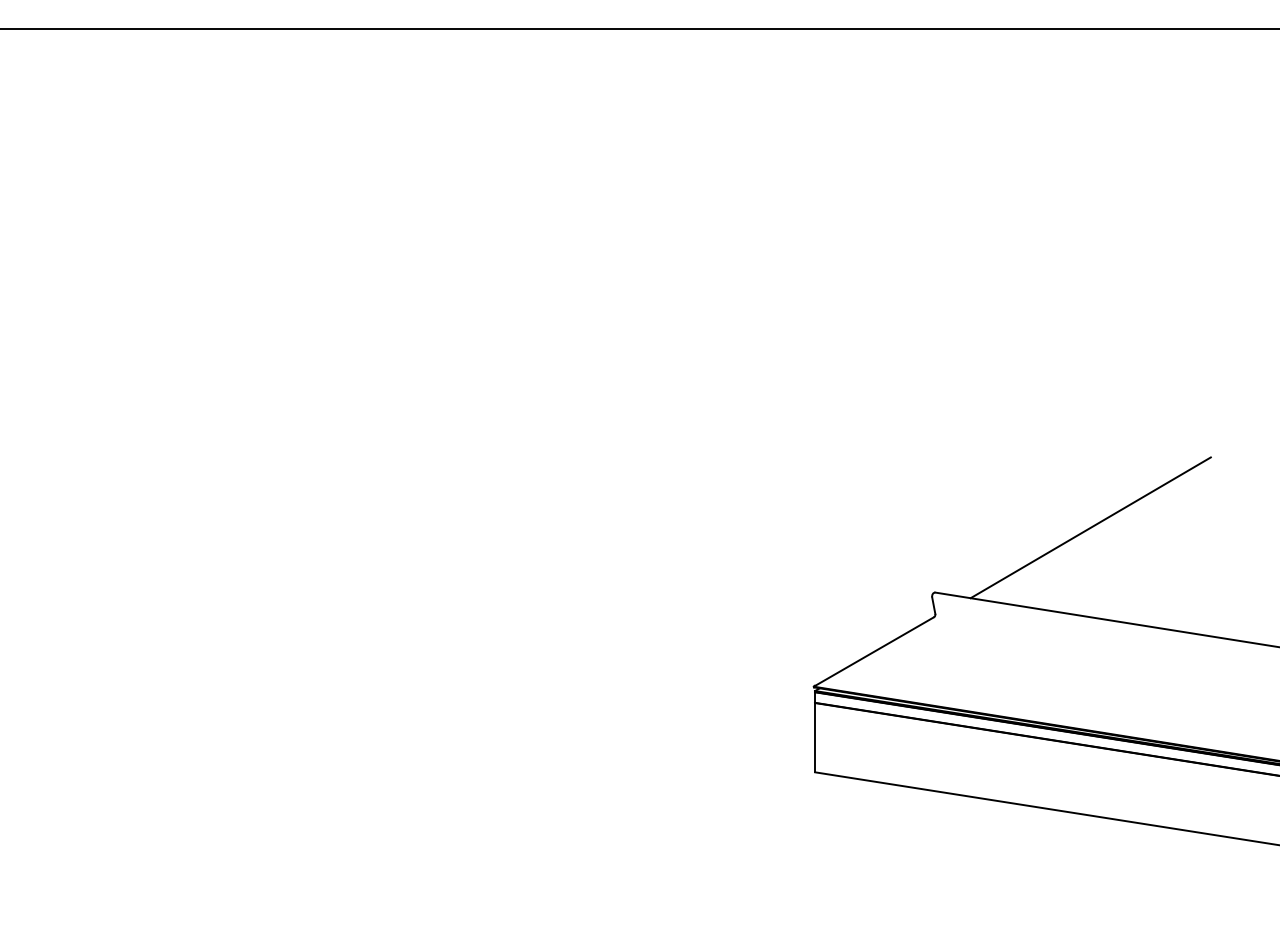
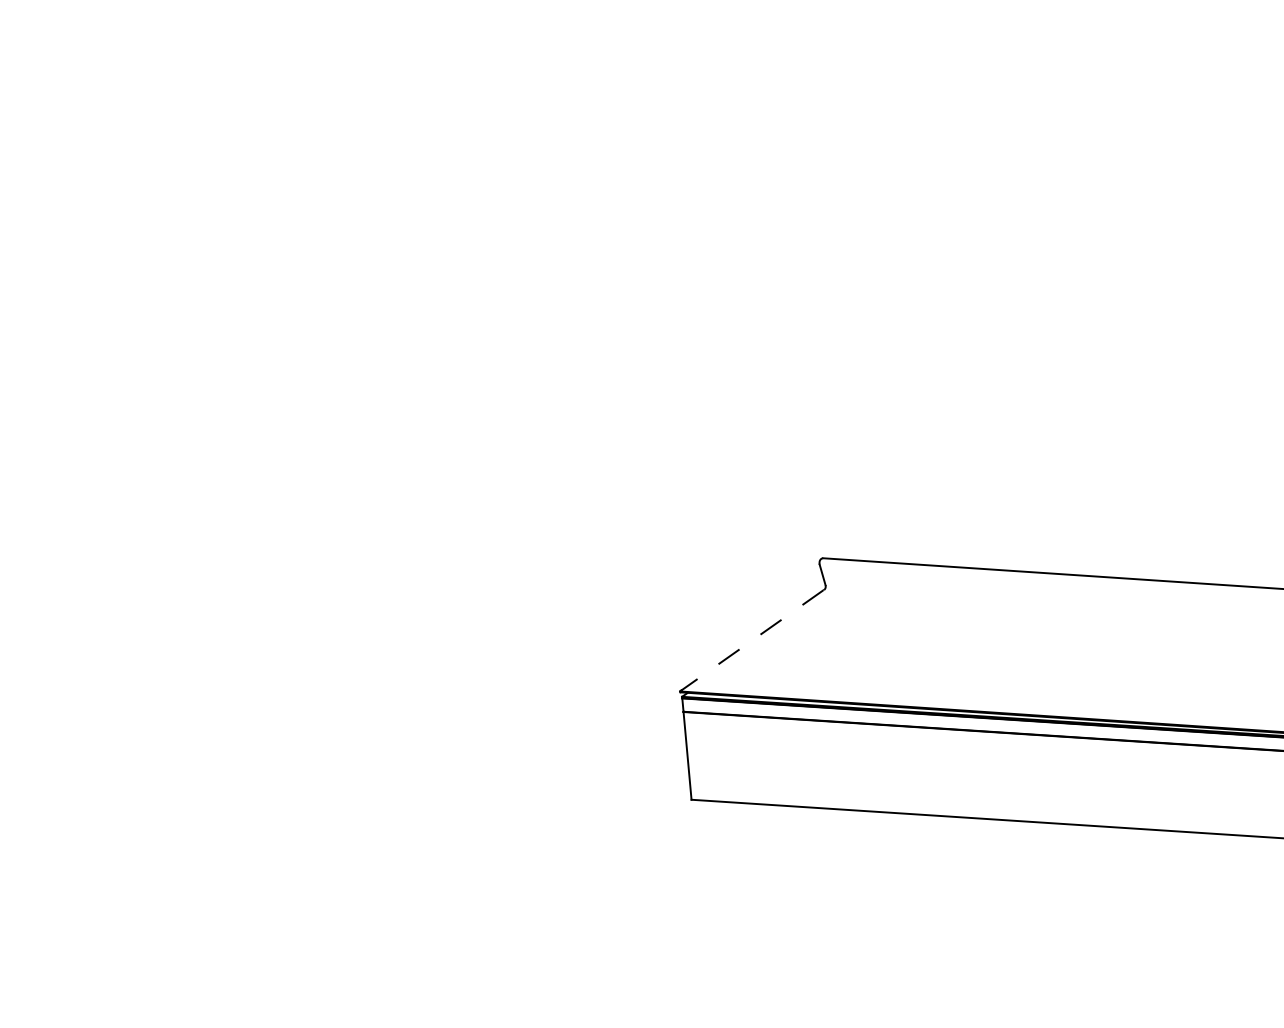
line: (1090, 527) -> (1012, 457), removed
line: (873, 652) -> (751, 641), solid -> dashed

